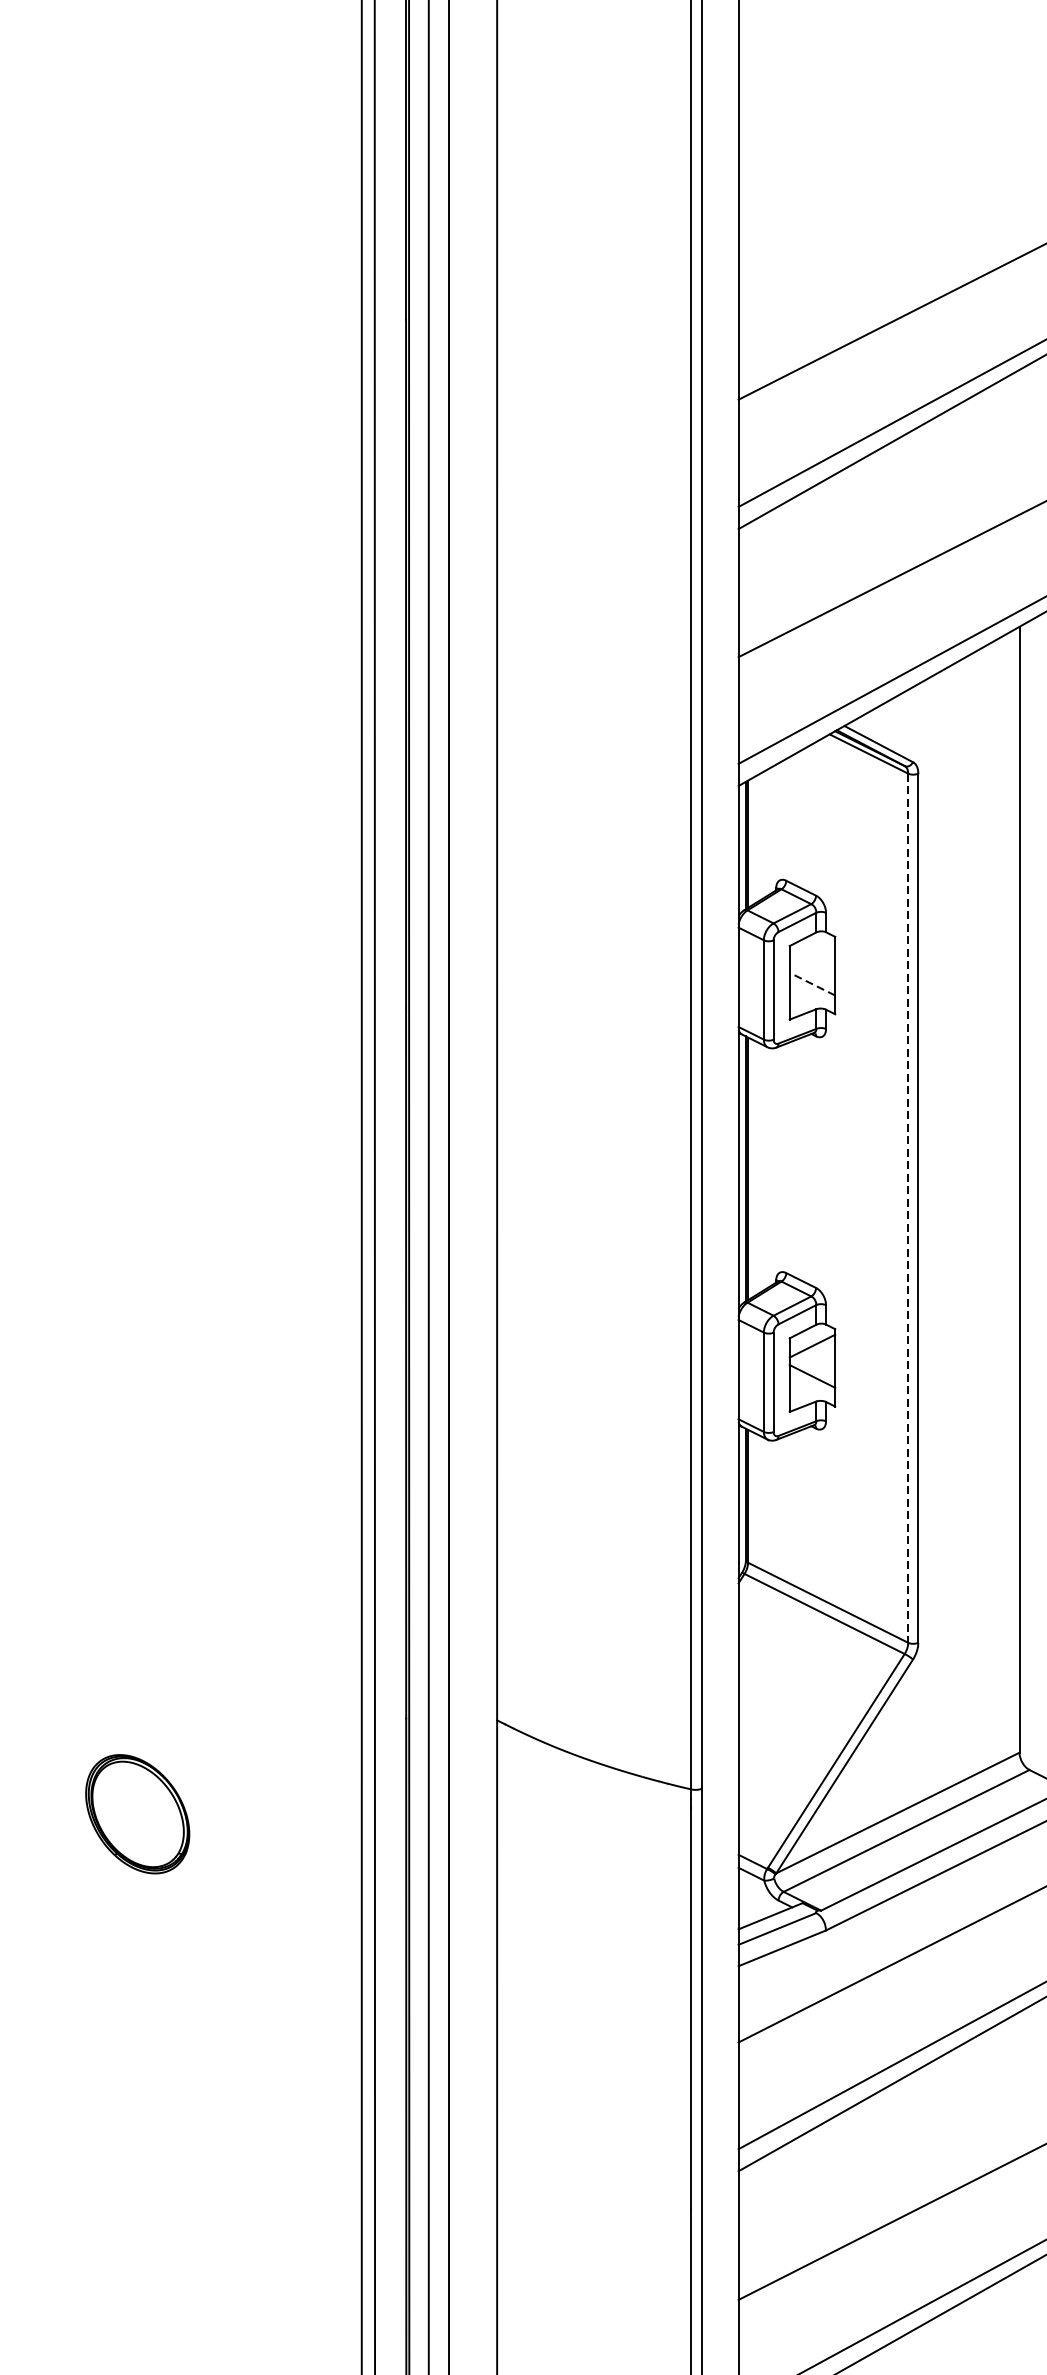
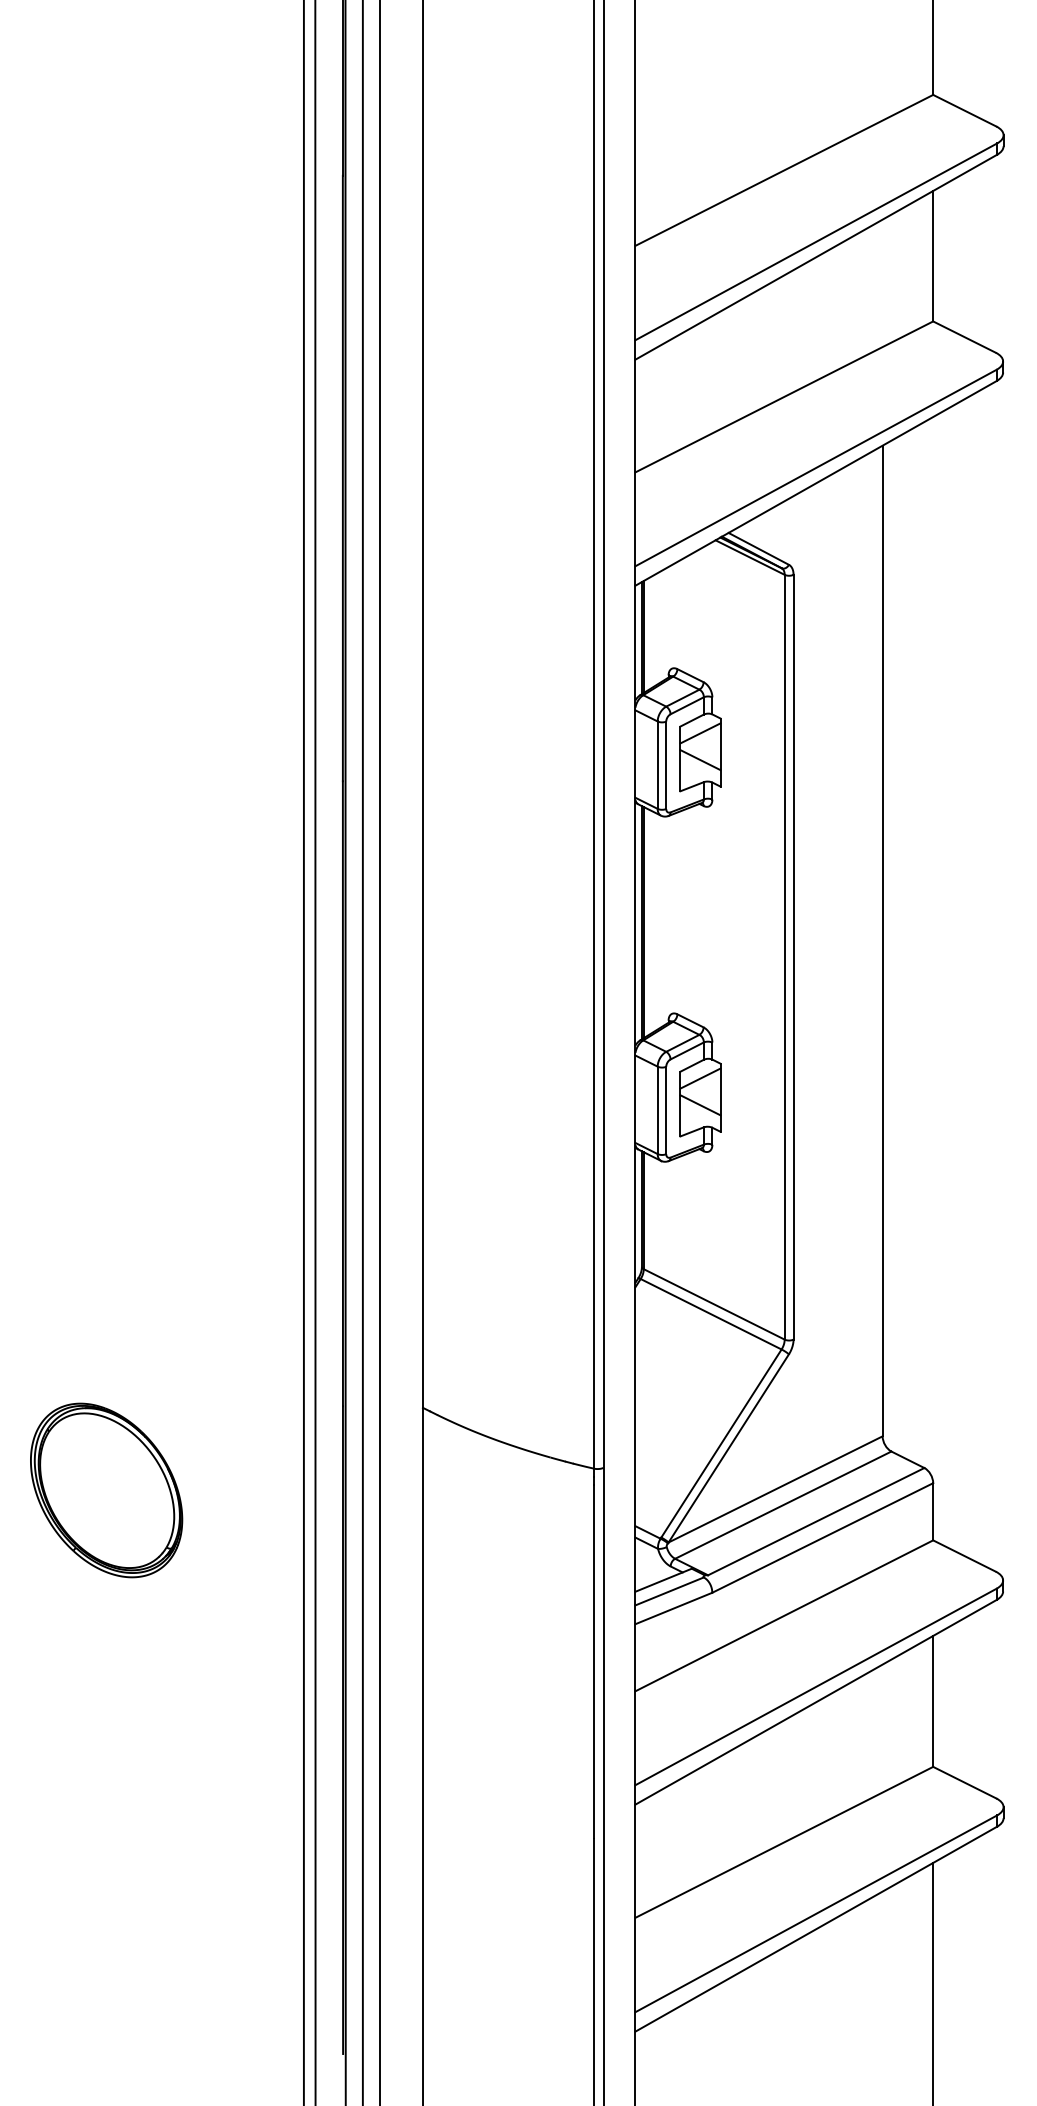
line: (812, 953) -> (700, 733), added
line: (812, 983) -> (700, 759), dashed -> solid
line: (907, 1208) -> (784, 957), dashed -> solid
part: (137, 1814) -> (106, 1490), size x1.67

